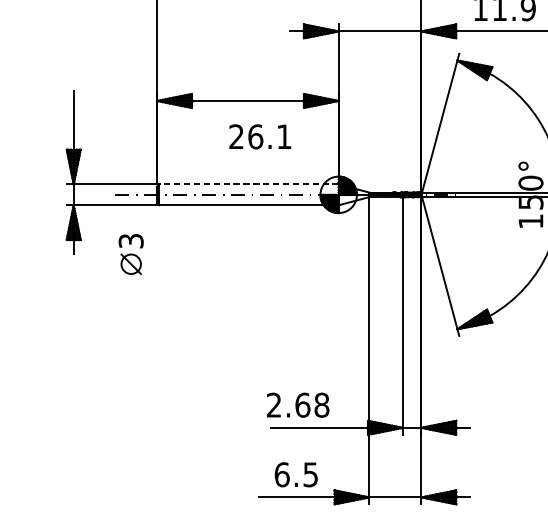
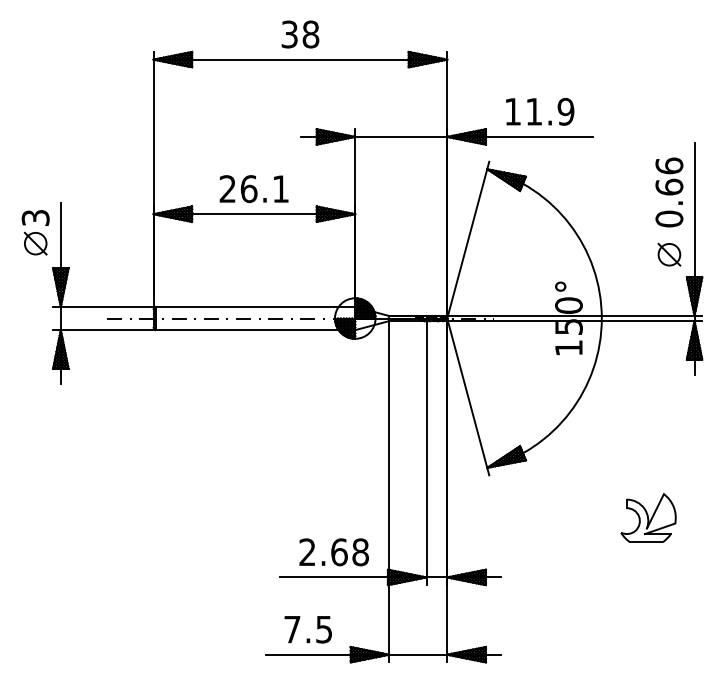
text: (259, 137) -> (253, 189), moved
line: (248, 184) -> (255, 306), dashed -> solid
part: (131, 254) -> (35, 232), moved
text: (297, 405) -> (333, 552), moved
text: (282, 474) -> (292, 629), 6.5 -> 7.5

